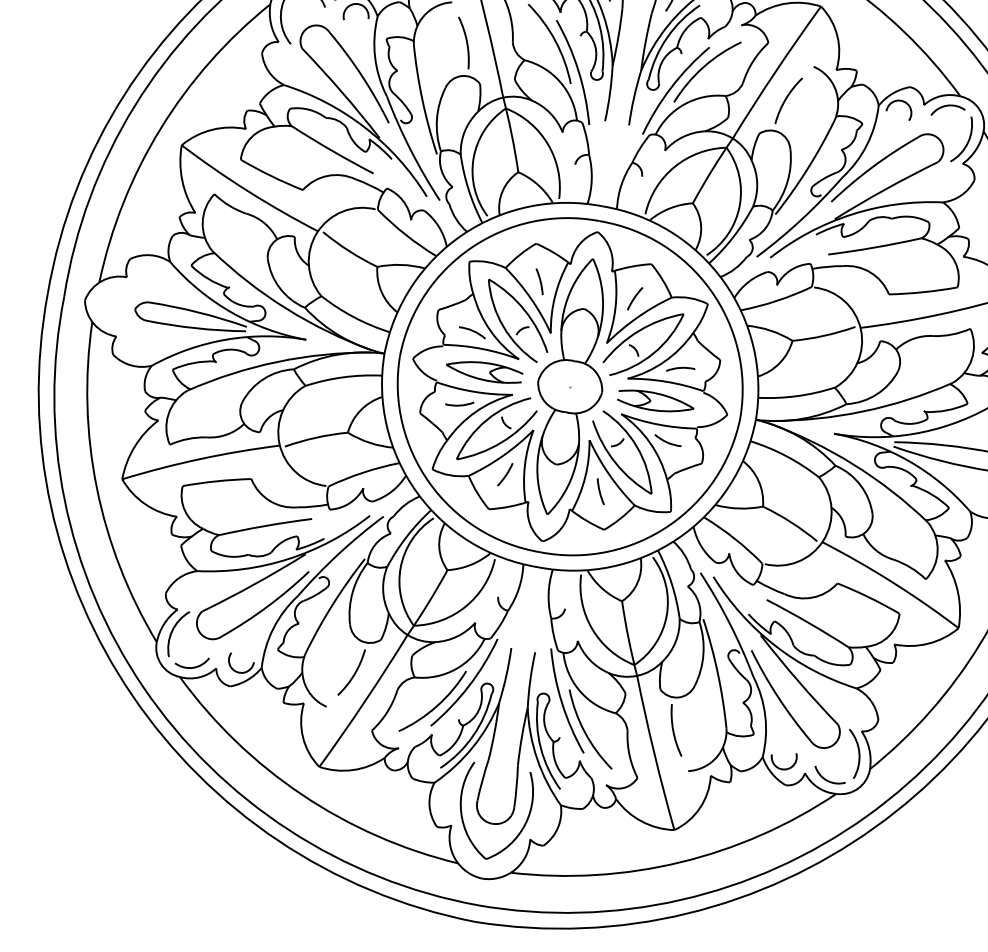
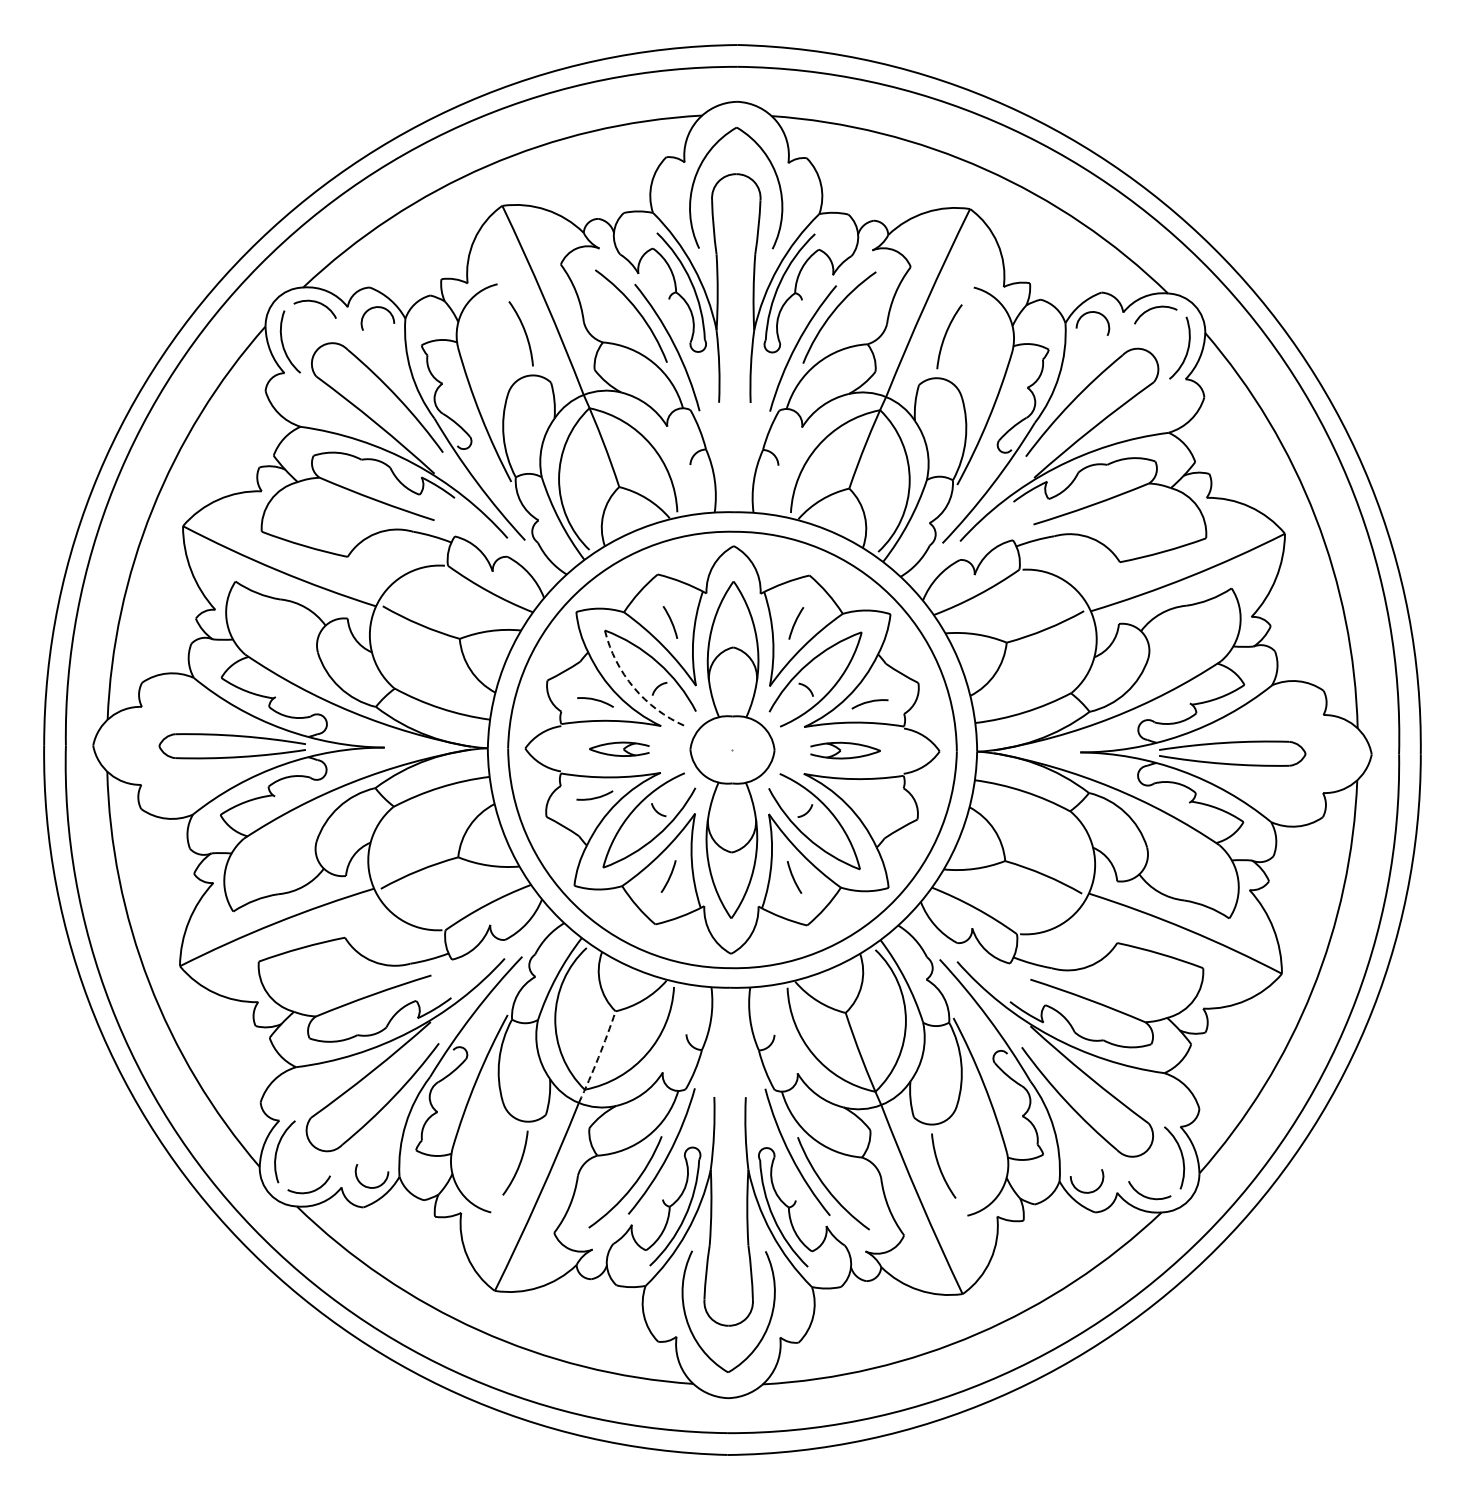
arc: (503, 326) -> (633, 687), solid -> dashed
part: (484, 371) -> (619, 749), size x0.6
part: (656, 401) -> (845, 750), size x0.7
arc: (667, 442) -> (869, 799), removed
arc: (428, 603) -> (598, 1057), solid -> dashed

